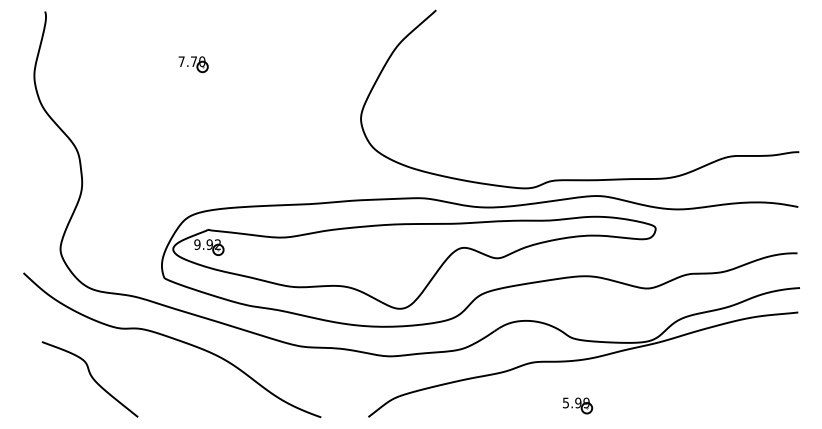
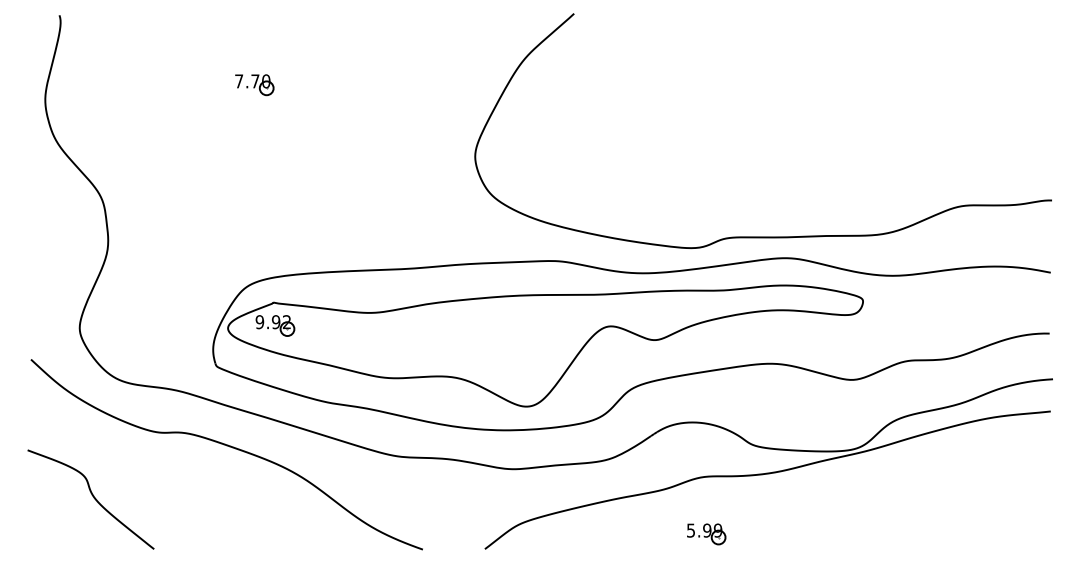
curve: (91, 378) -> (92, 498), moved
part: (578, 405) -> (707, 533), moved

